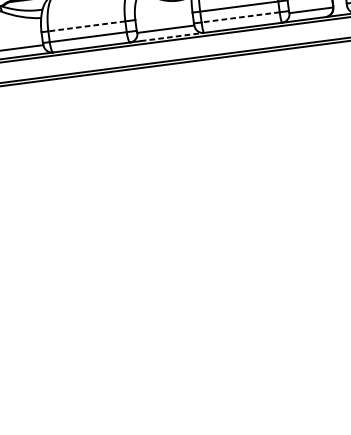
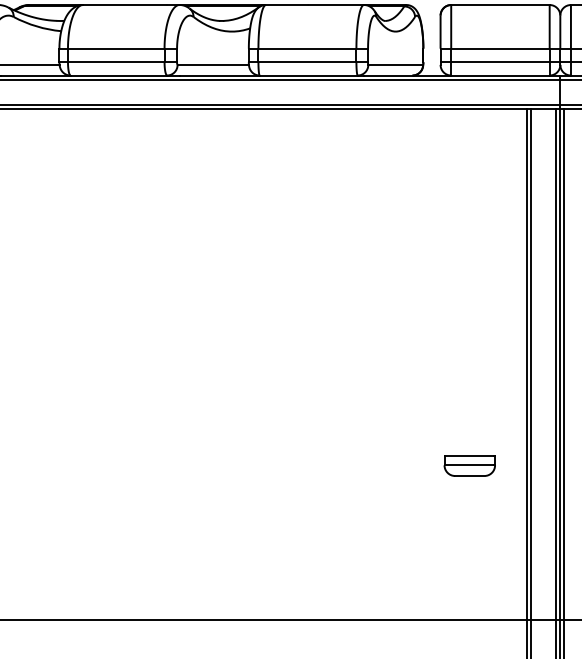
line: (240, 17) -> (307, 62), dashed -> solid
line: (86, 26) -> (115, 48), dashed -> solid
line: (172, 36) -> (220, 75), dashed -> solid

